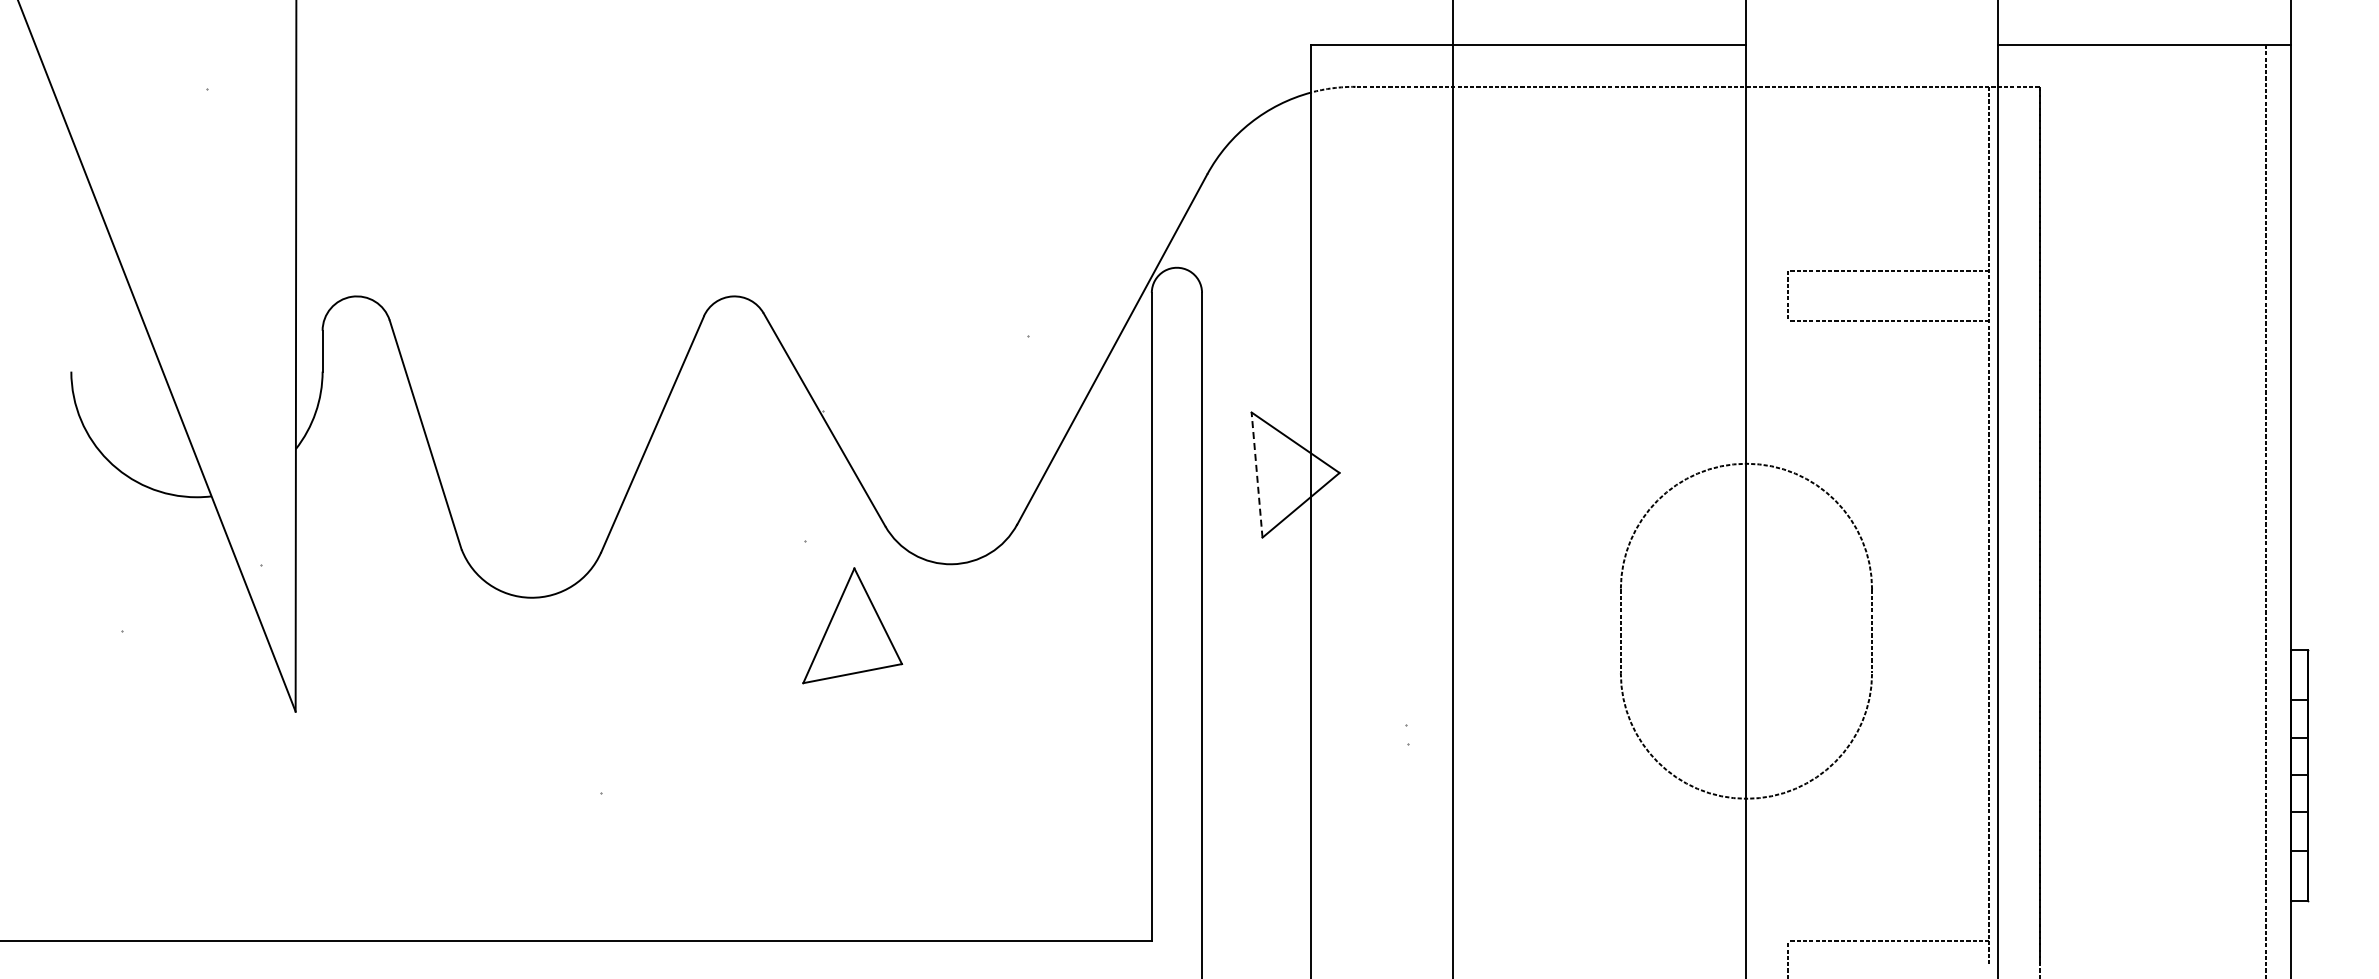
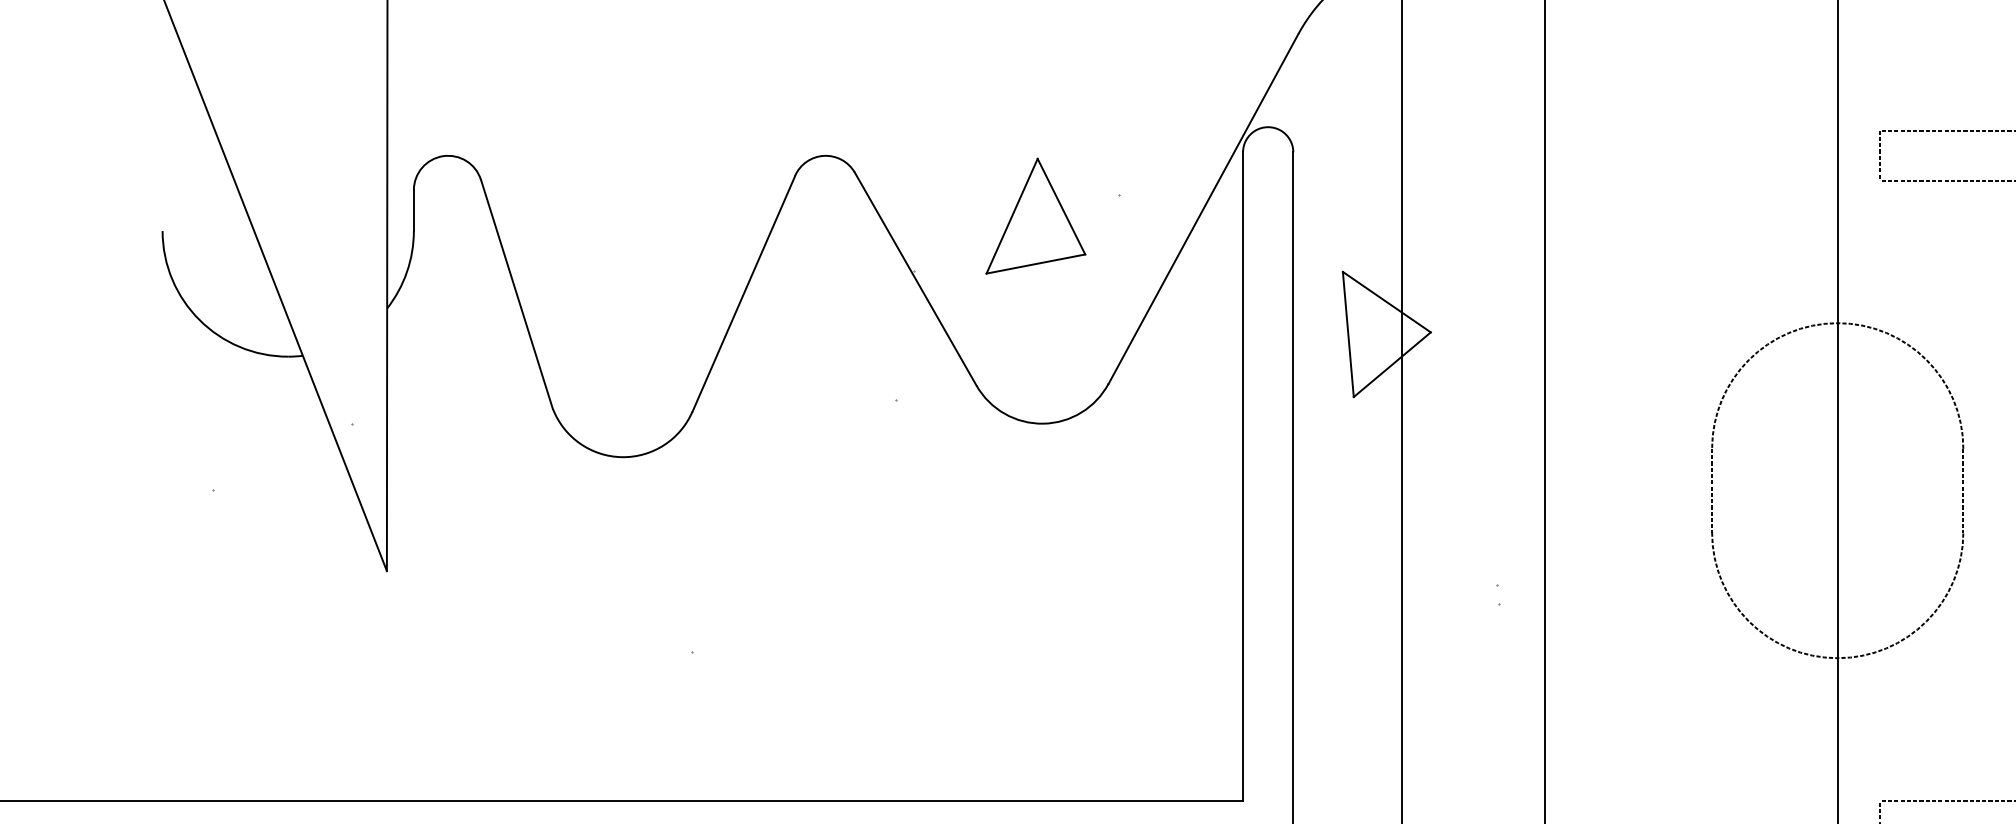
line: (1257, 475) -> (1348, 334), dashed -> solid
part: (852, 625) -> (1035, 215), moved

